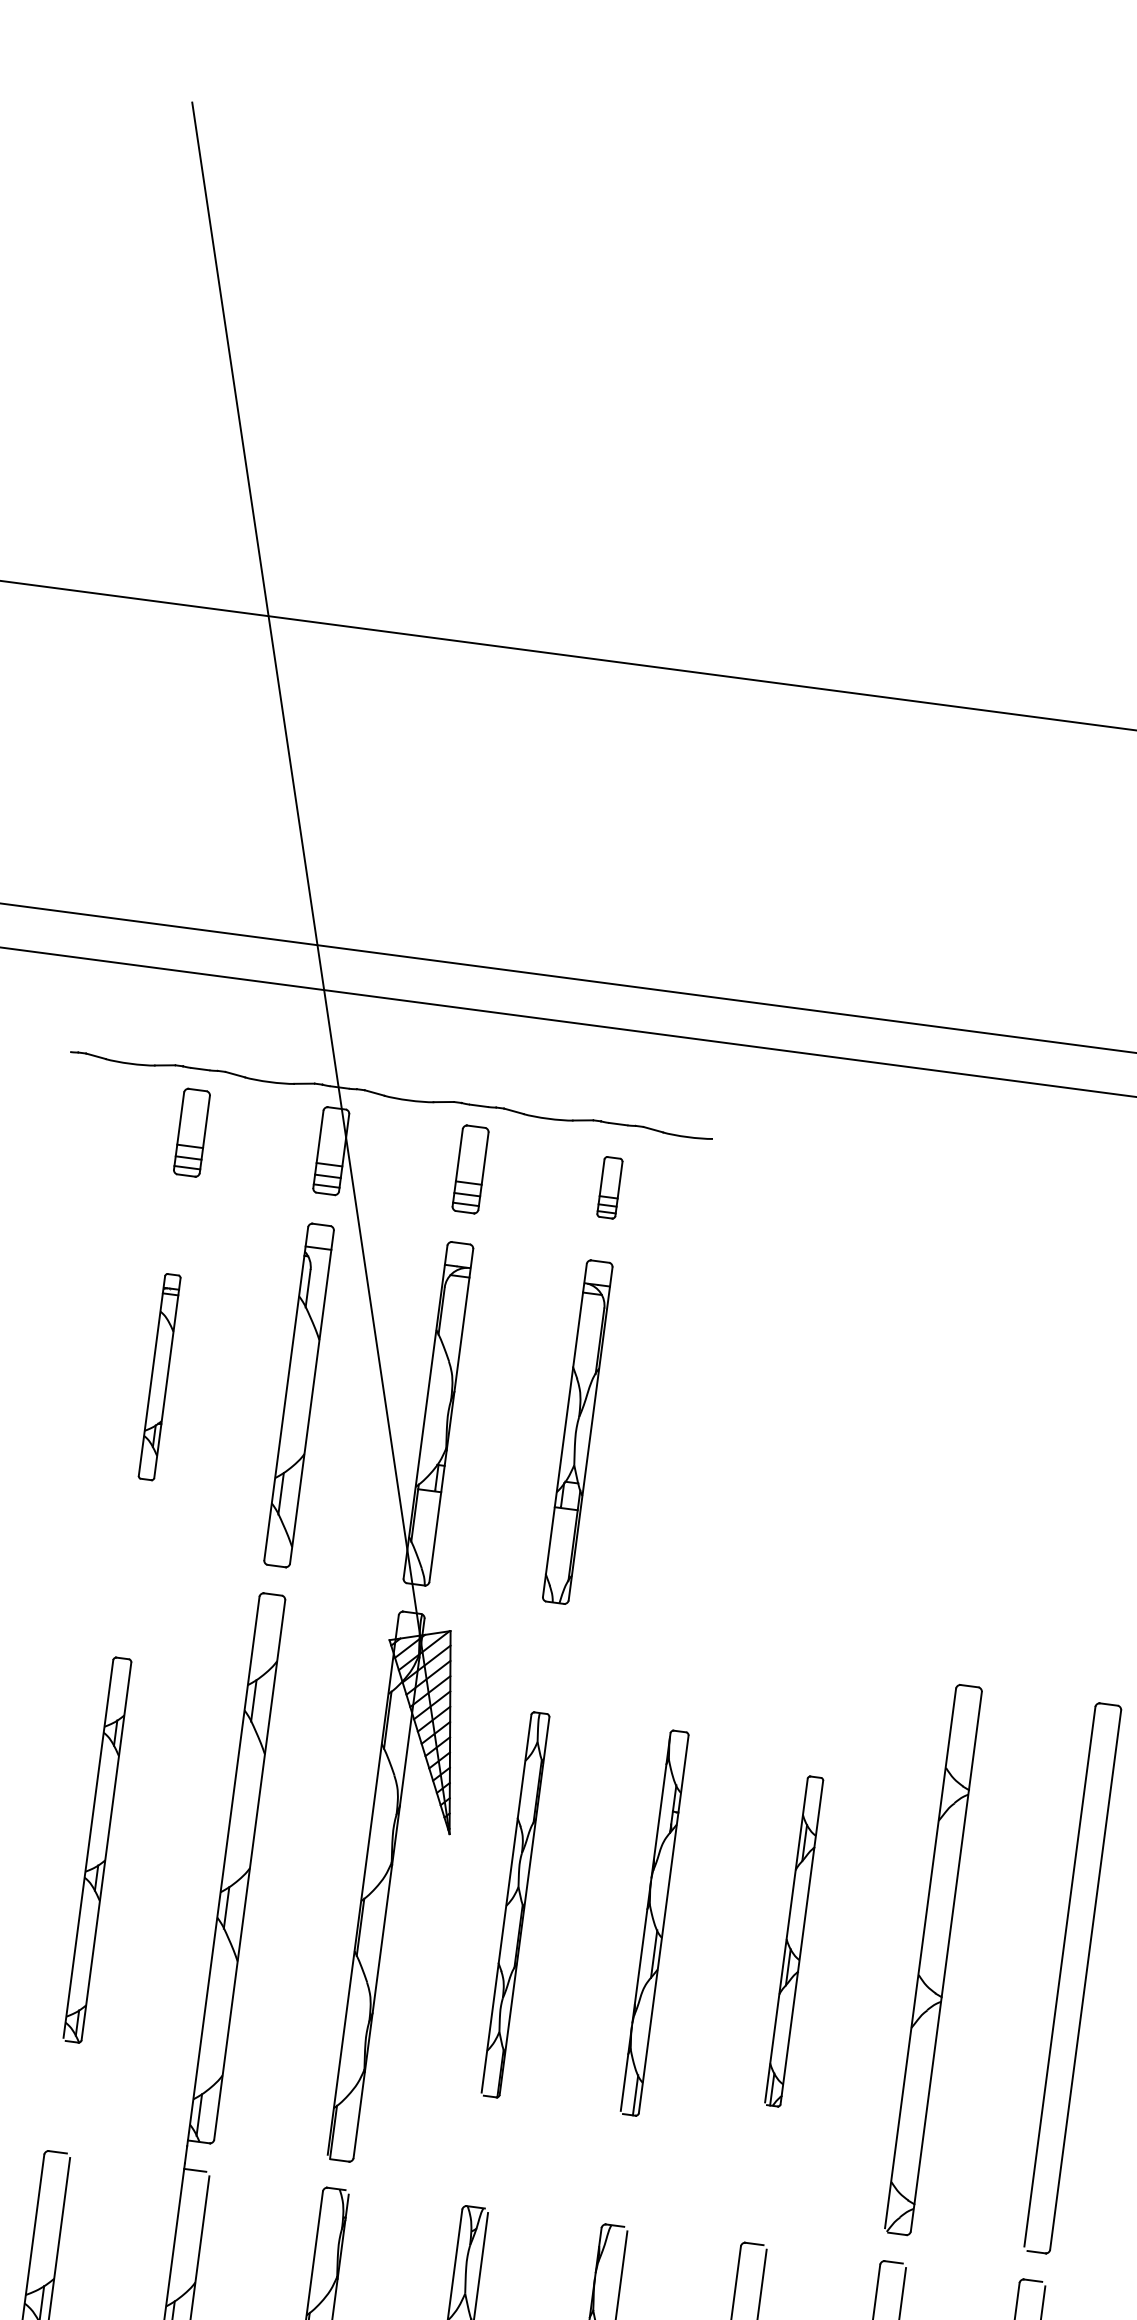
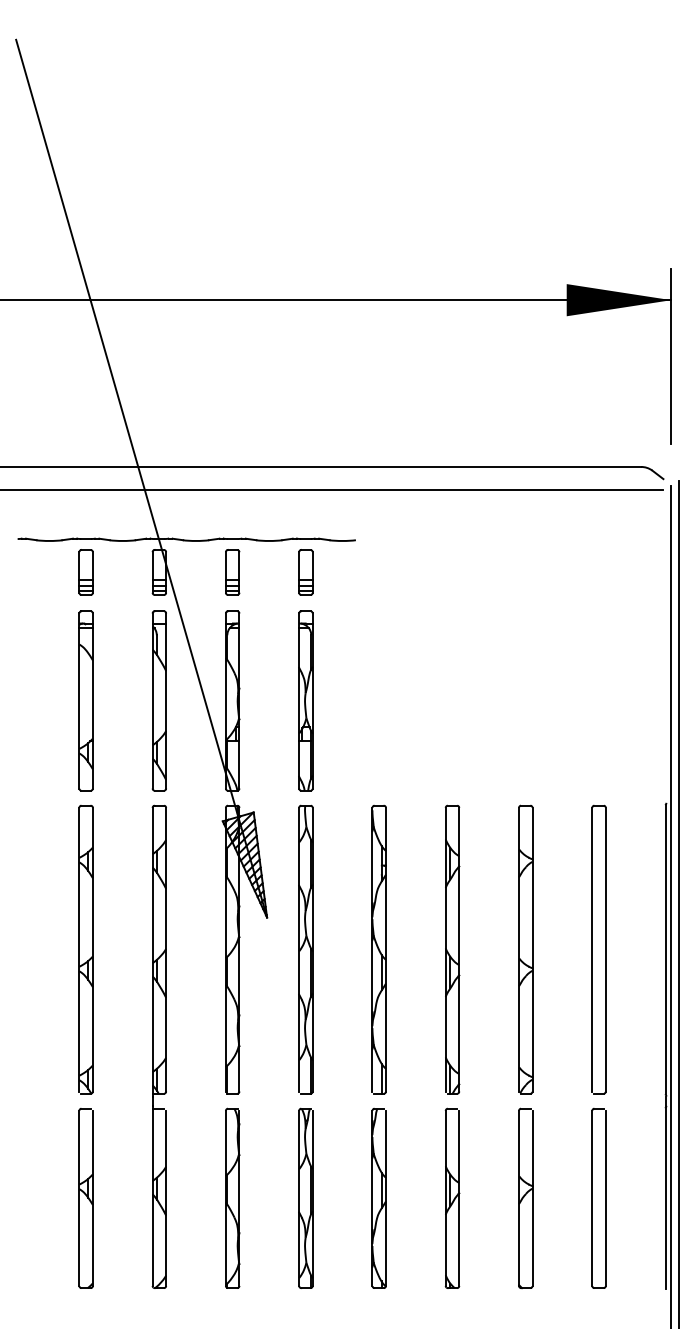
part: (609, 1187) -> (305, 572), size x1.43
part: (158, 1376) -> (85, 700), size x1.67
part: (96, 1849) -> (85, 949), size x1.43
part: (514, 1904) -> (305, 949), size x1.43
part: (653, 1922) -> (378, 949), size x1.43
part: (794, 1941) -> (452, 949), size x1.67

